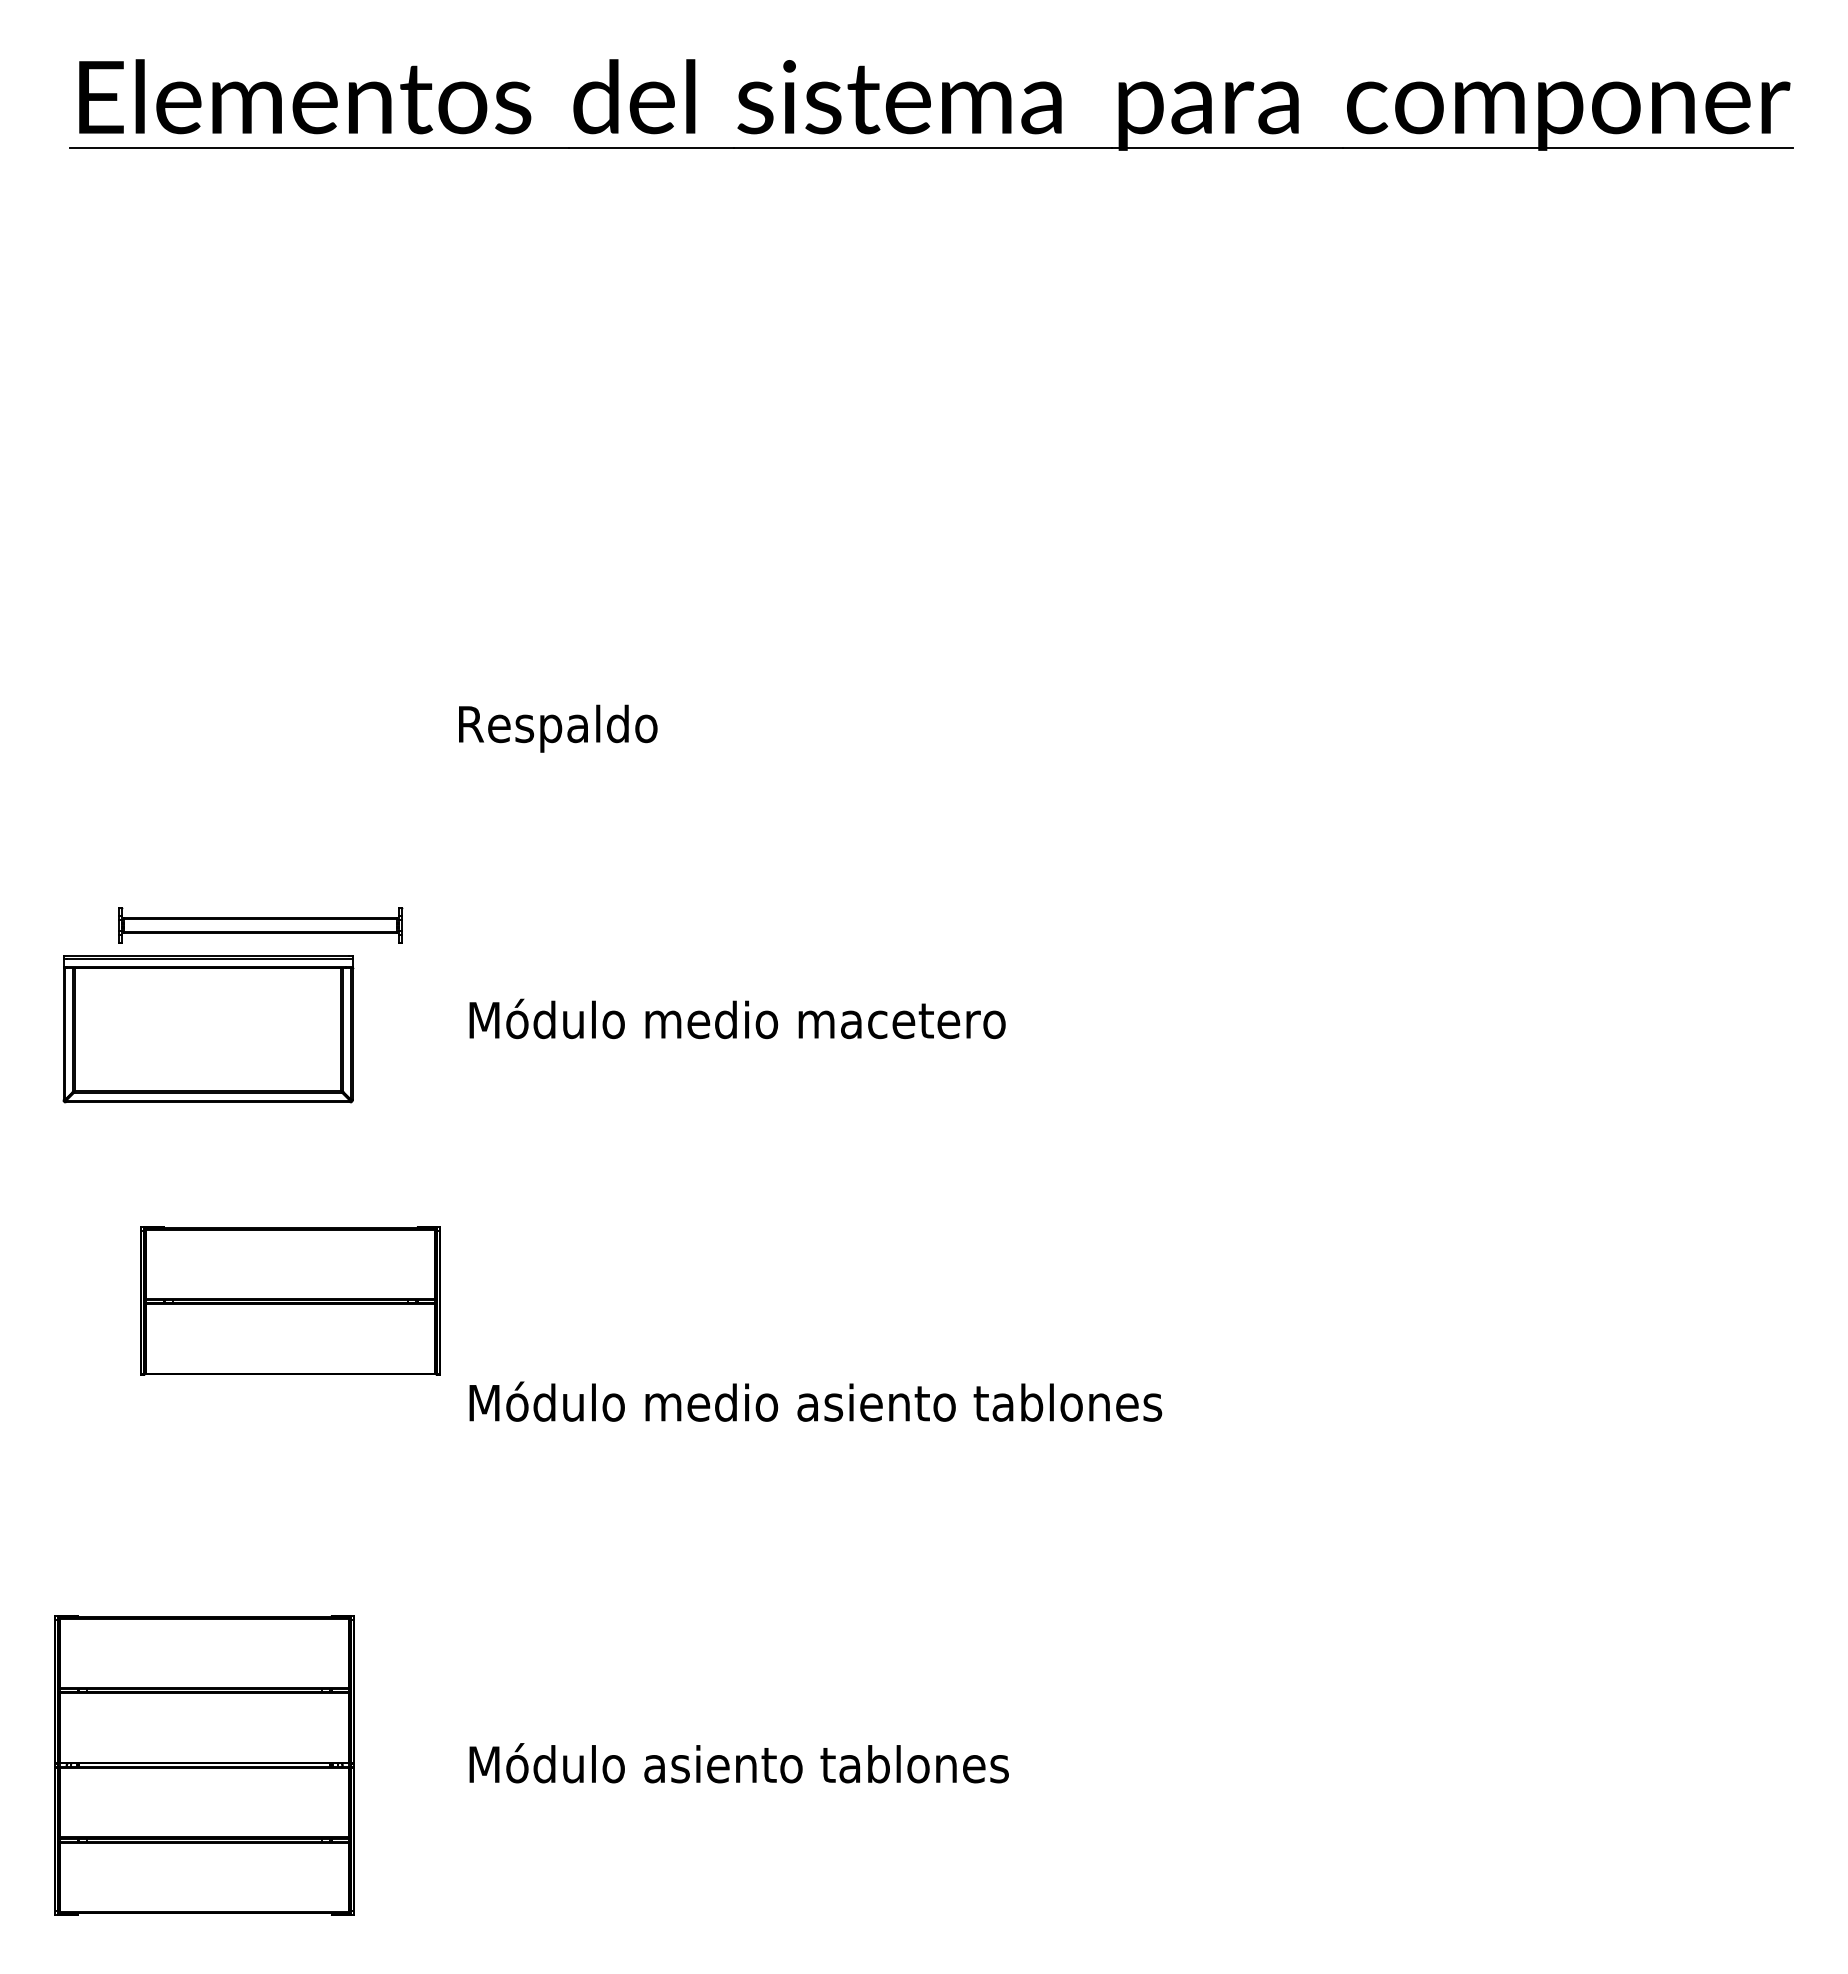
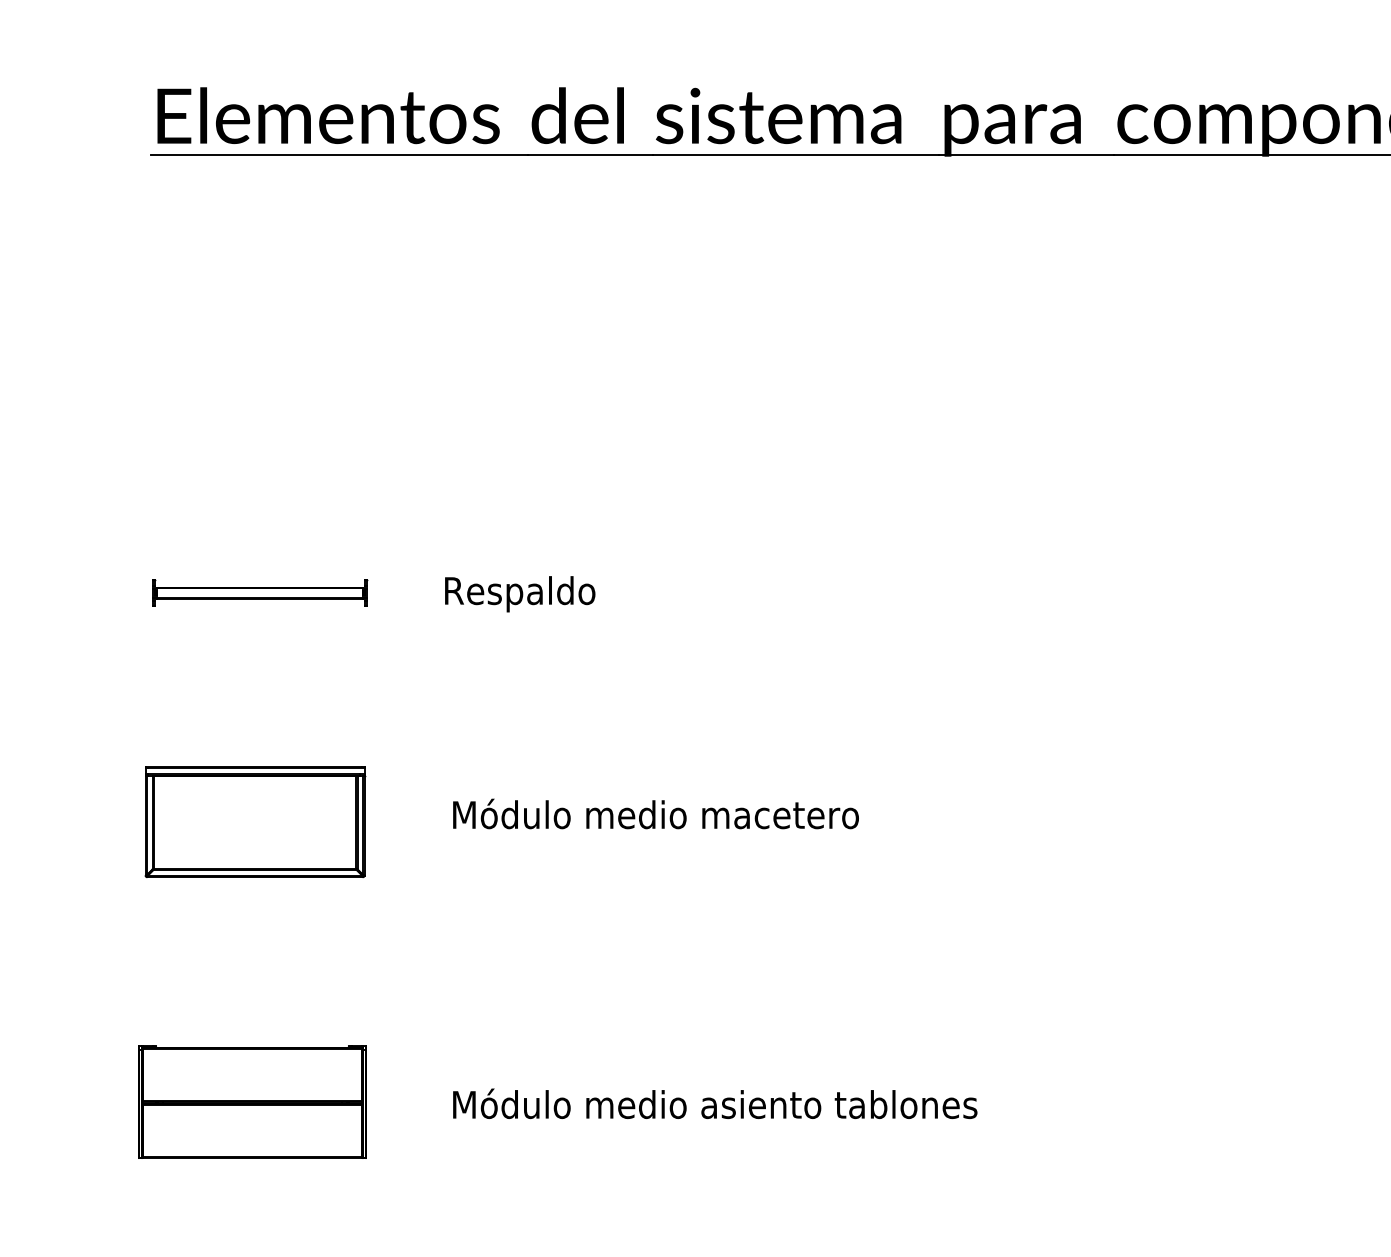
part: (260, 925) -> (259, 593), moved
part: (290, 1300) -> (252, 1102), moved

